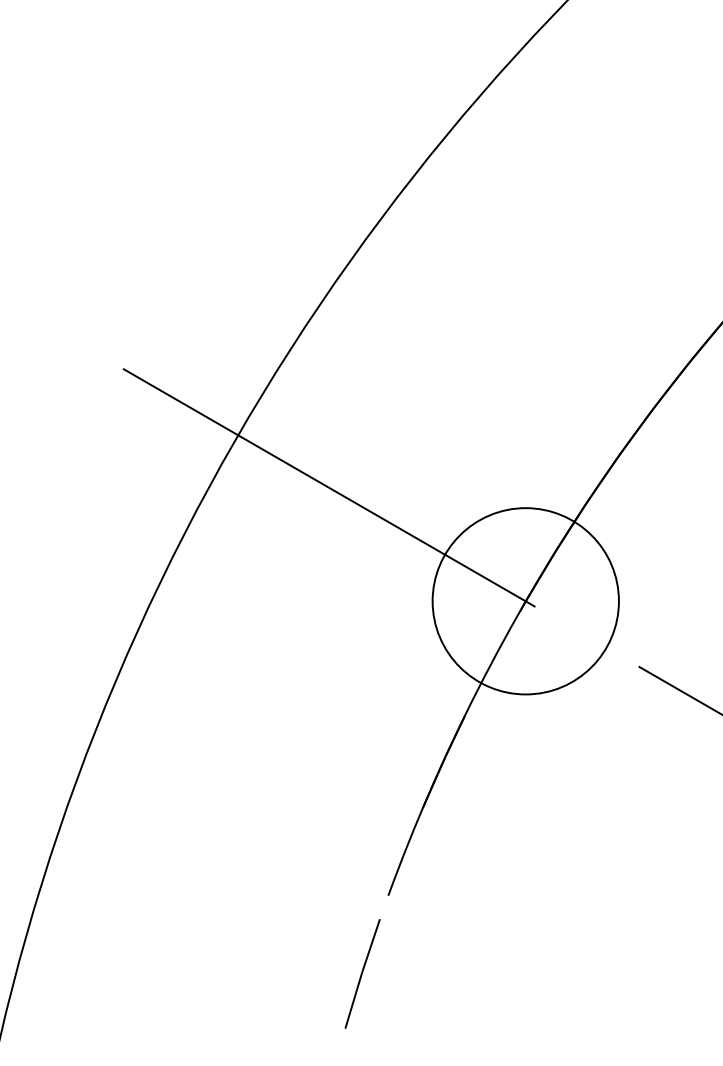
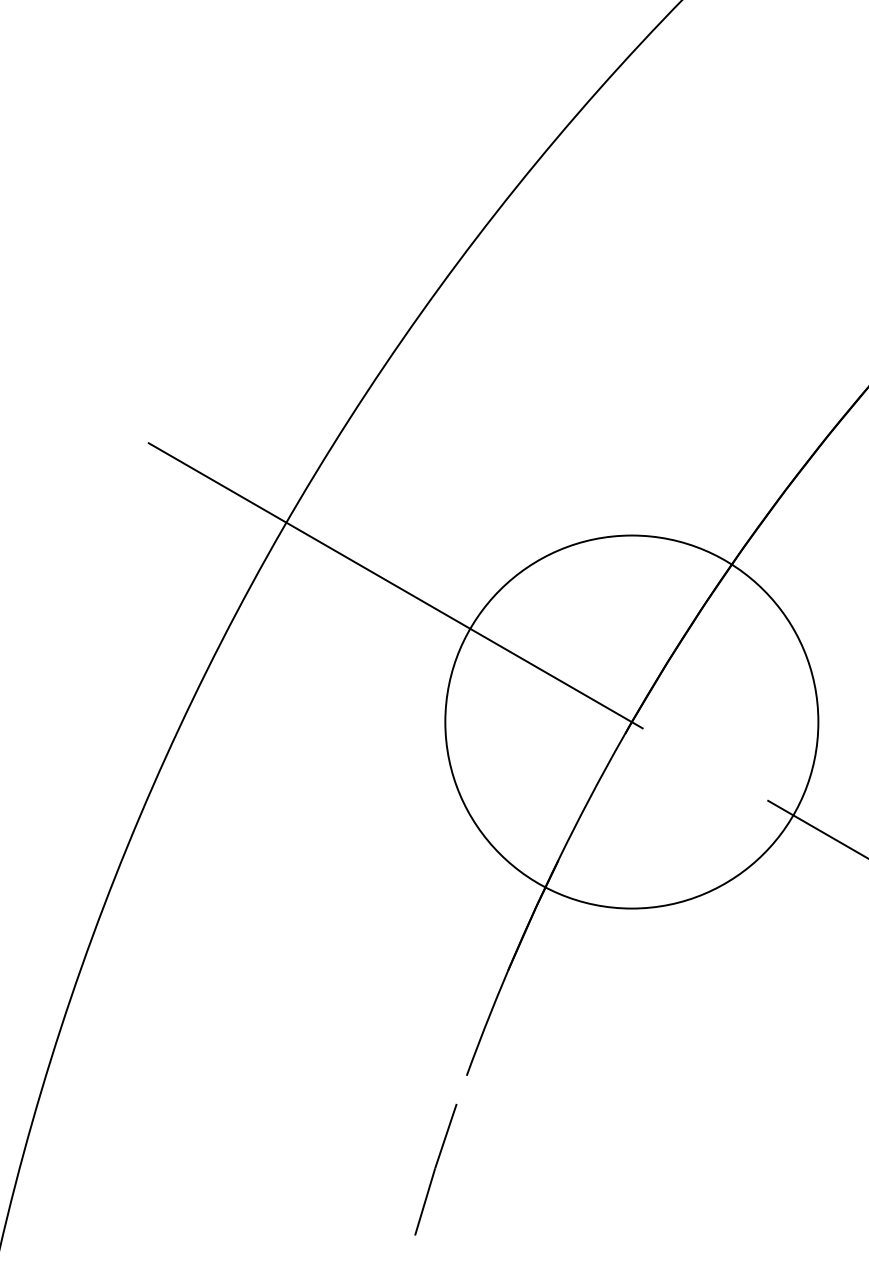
circle: (525, 600) -> (631, 721), size x1.67

